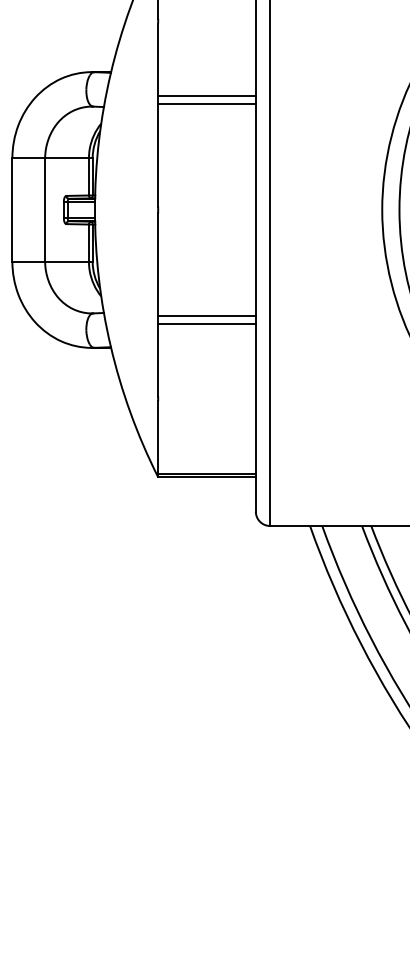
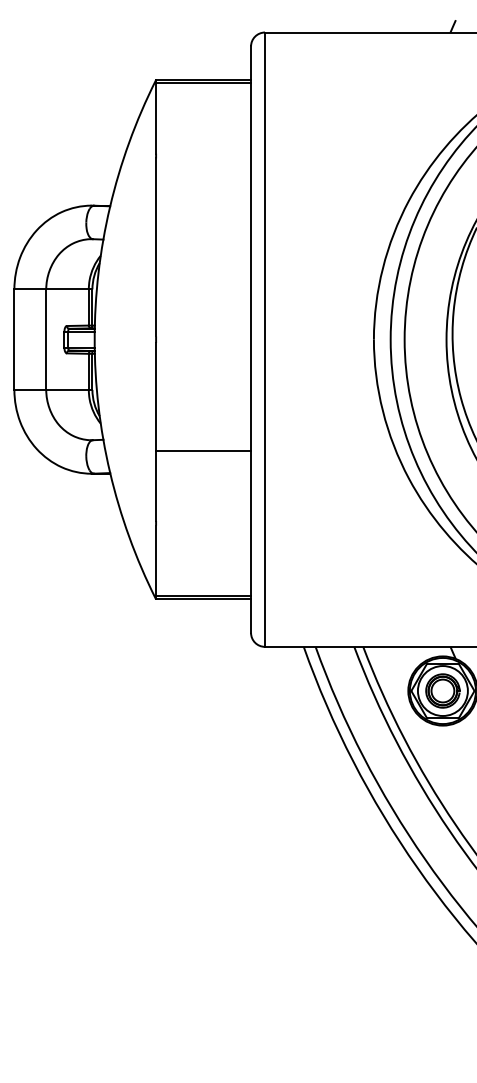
line: (206, 95) -> (203, 228), removed
line: (206, 104) -> (203, 237), removed
line: (206, 315) -> (203, 442), removed

